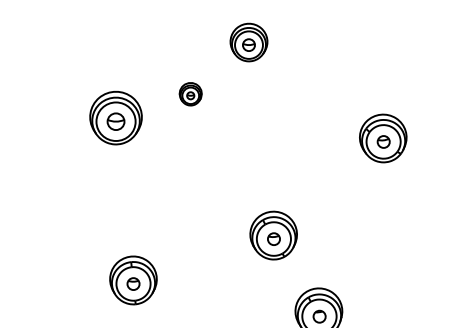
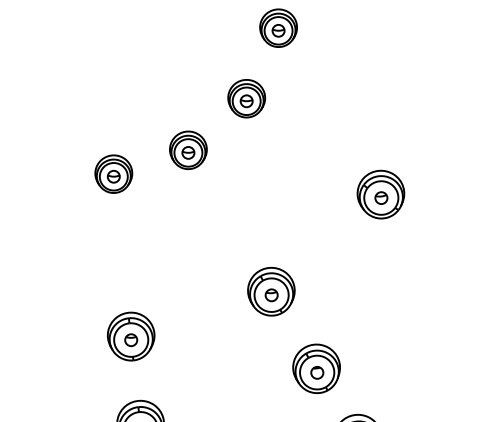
part: (190, 94) -> (188, 150), size x1.67
part: (115, 117) -> (113, 173), size x0.71

